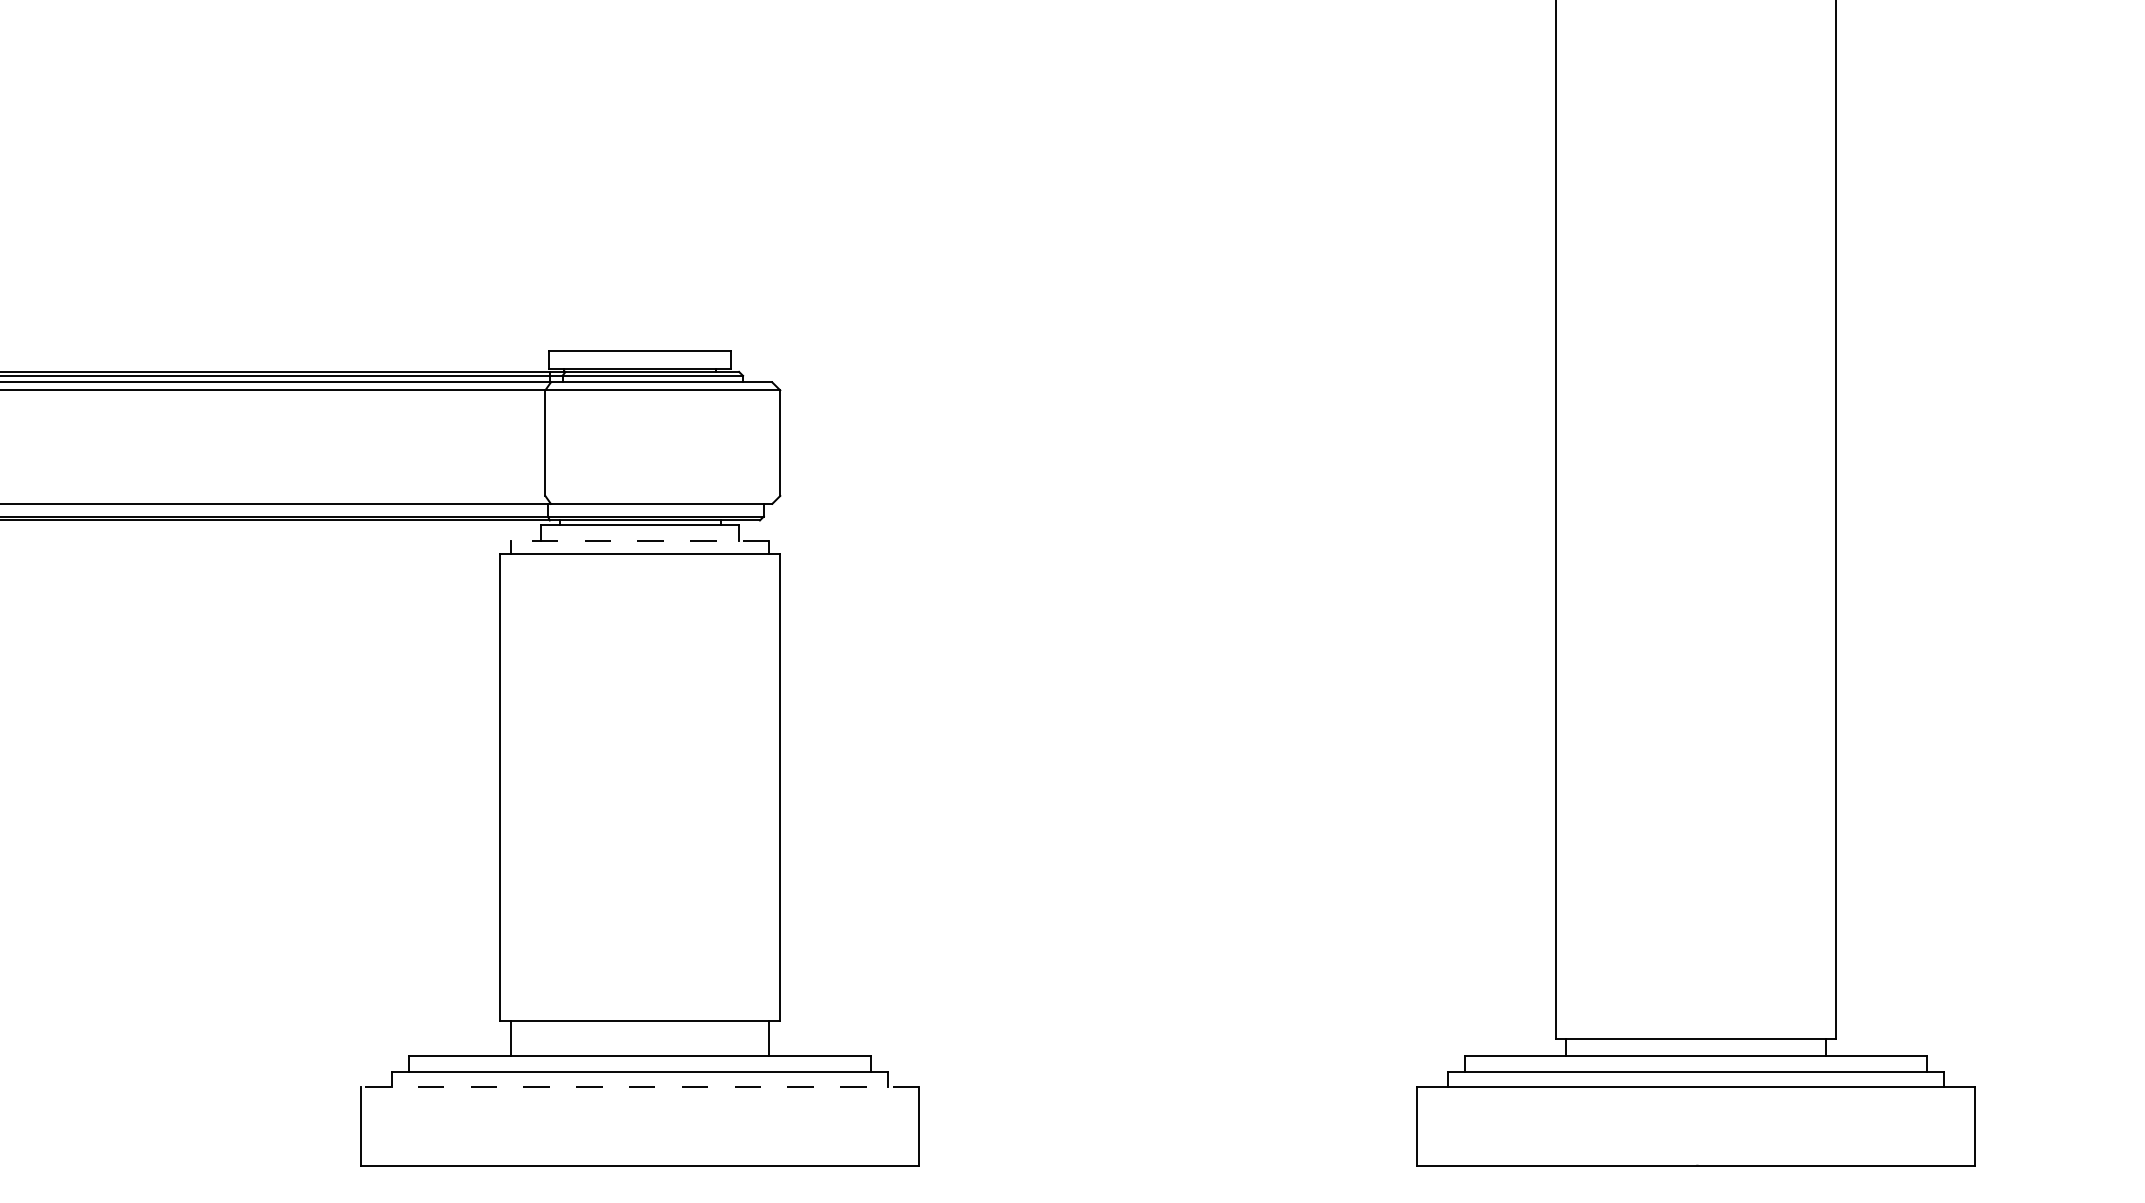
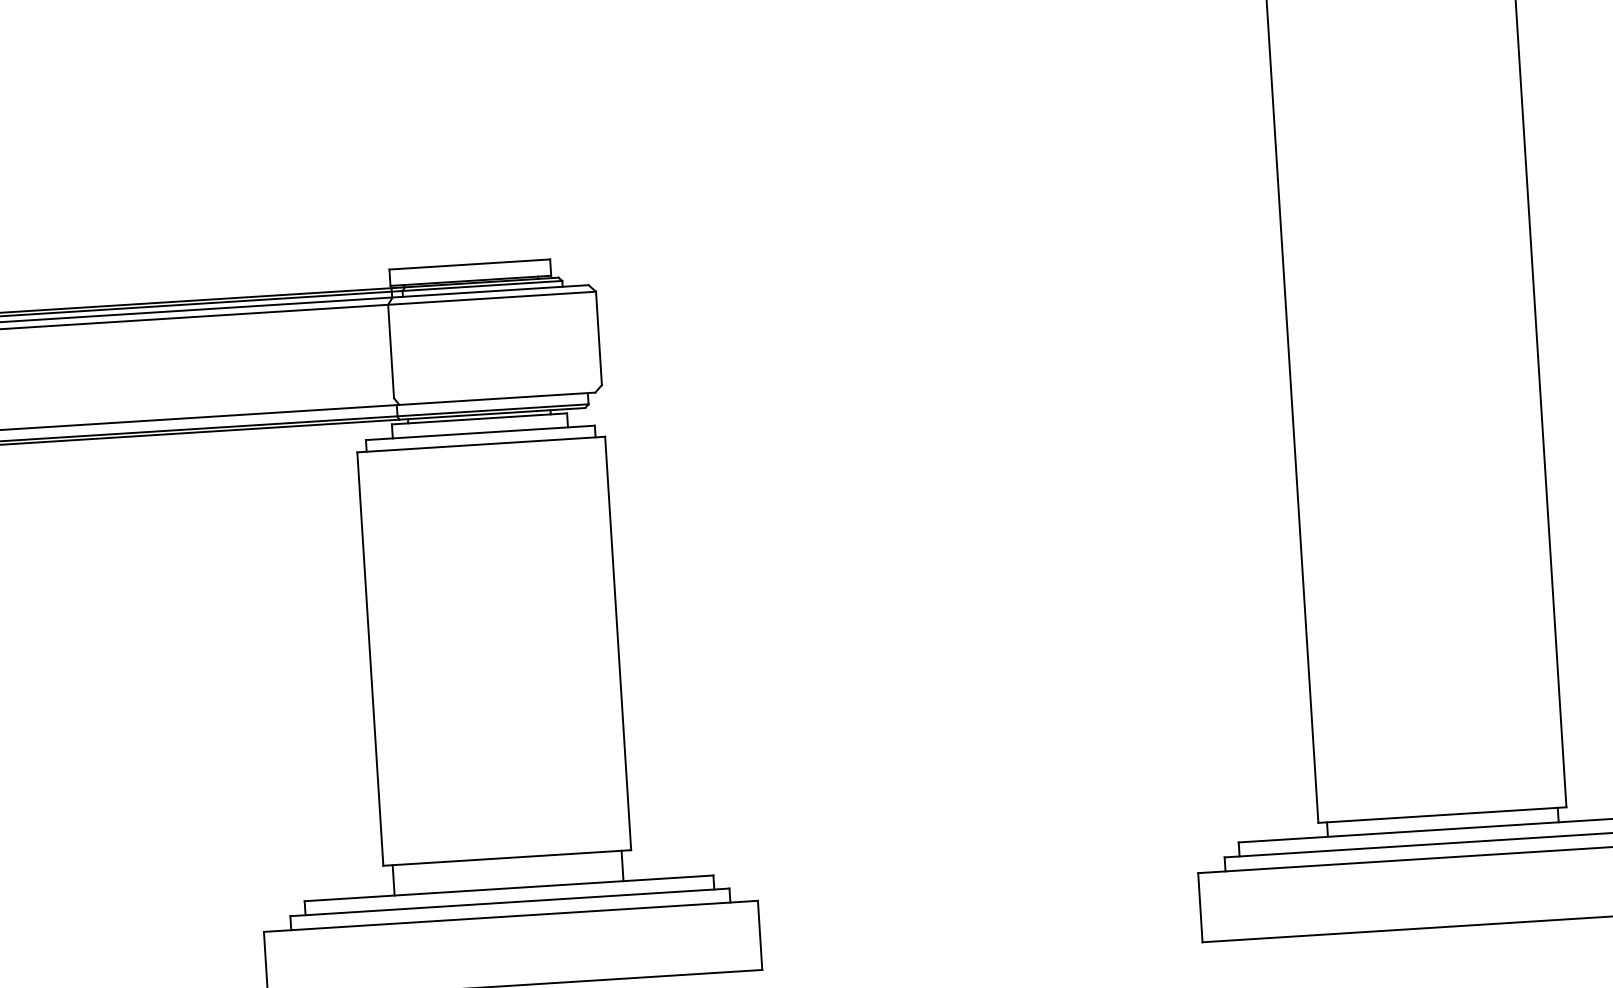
line: (639, 541) -> (479, 433), dashed -> solid
line: (639, 1087) -> (510, 916), dashed -> solid

